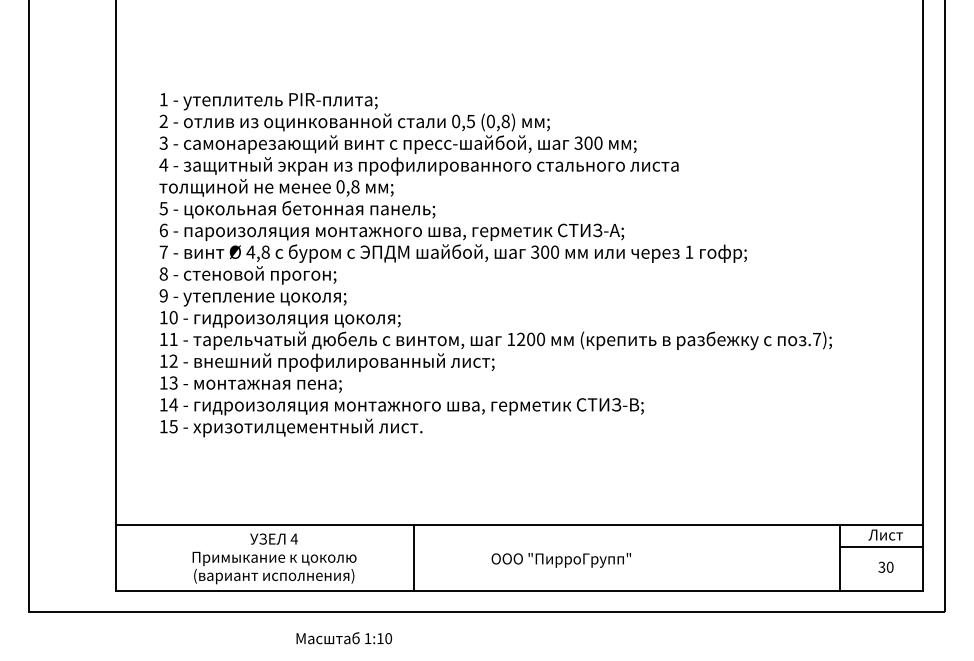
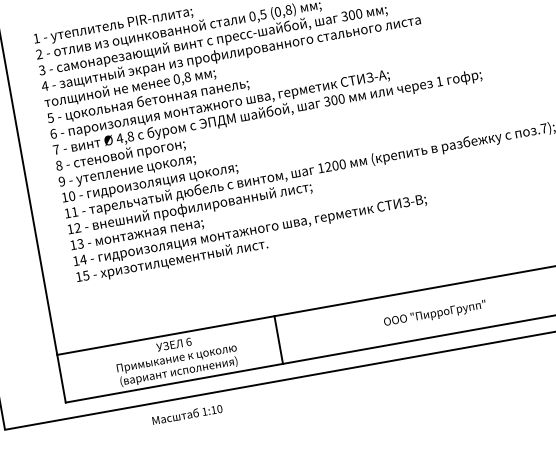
text: (293, 538) -> (188, 341), 4 -> 6
text: (560, 560) -> (434, 314), moved
text: (343, 638) -> (186, 414), moved

